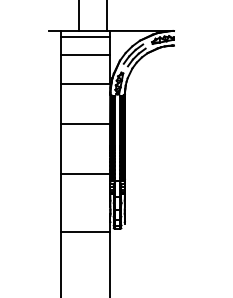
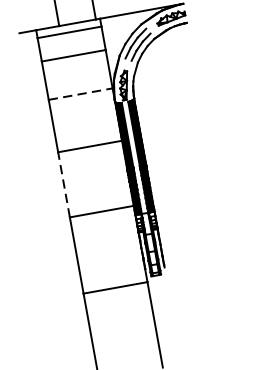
line: (86, 84) -> (81, 94), solid -> dashed
line: (61, 149) -> (64, 185), solid -> dashed

